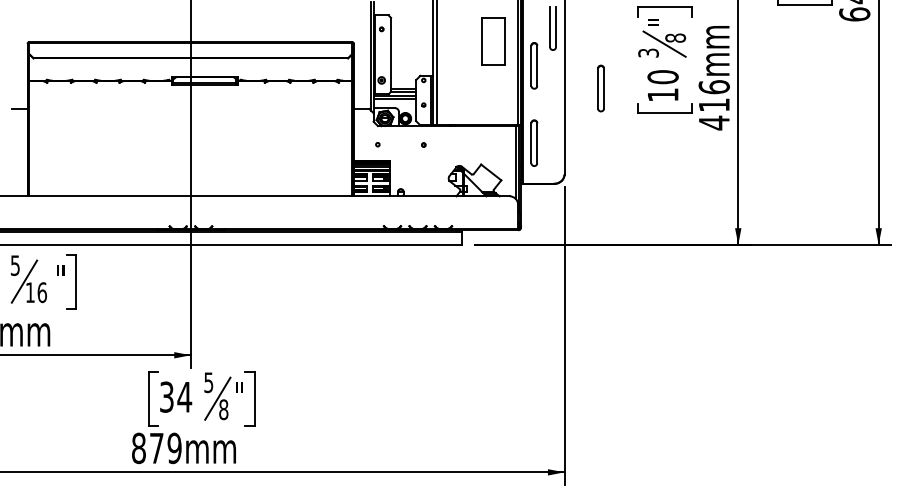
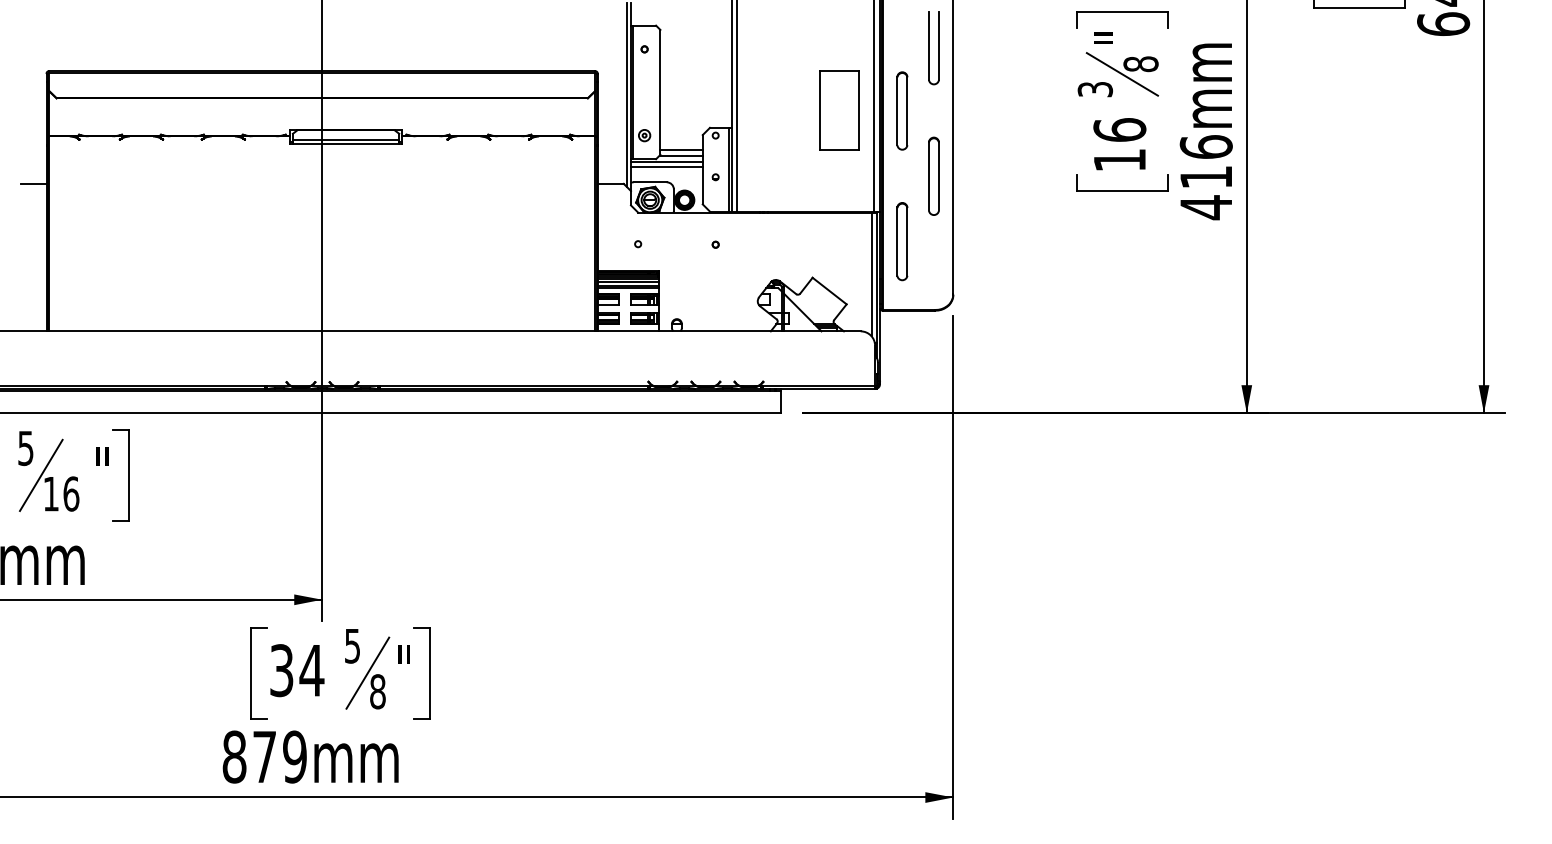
part: (493, 41) -> (838, 110), moved
text: (662, 77) -> (1118, 130), 10 -> 16
part: (600, 88) -> (933, 176), moved

